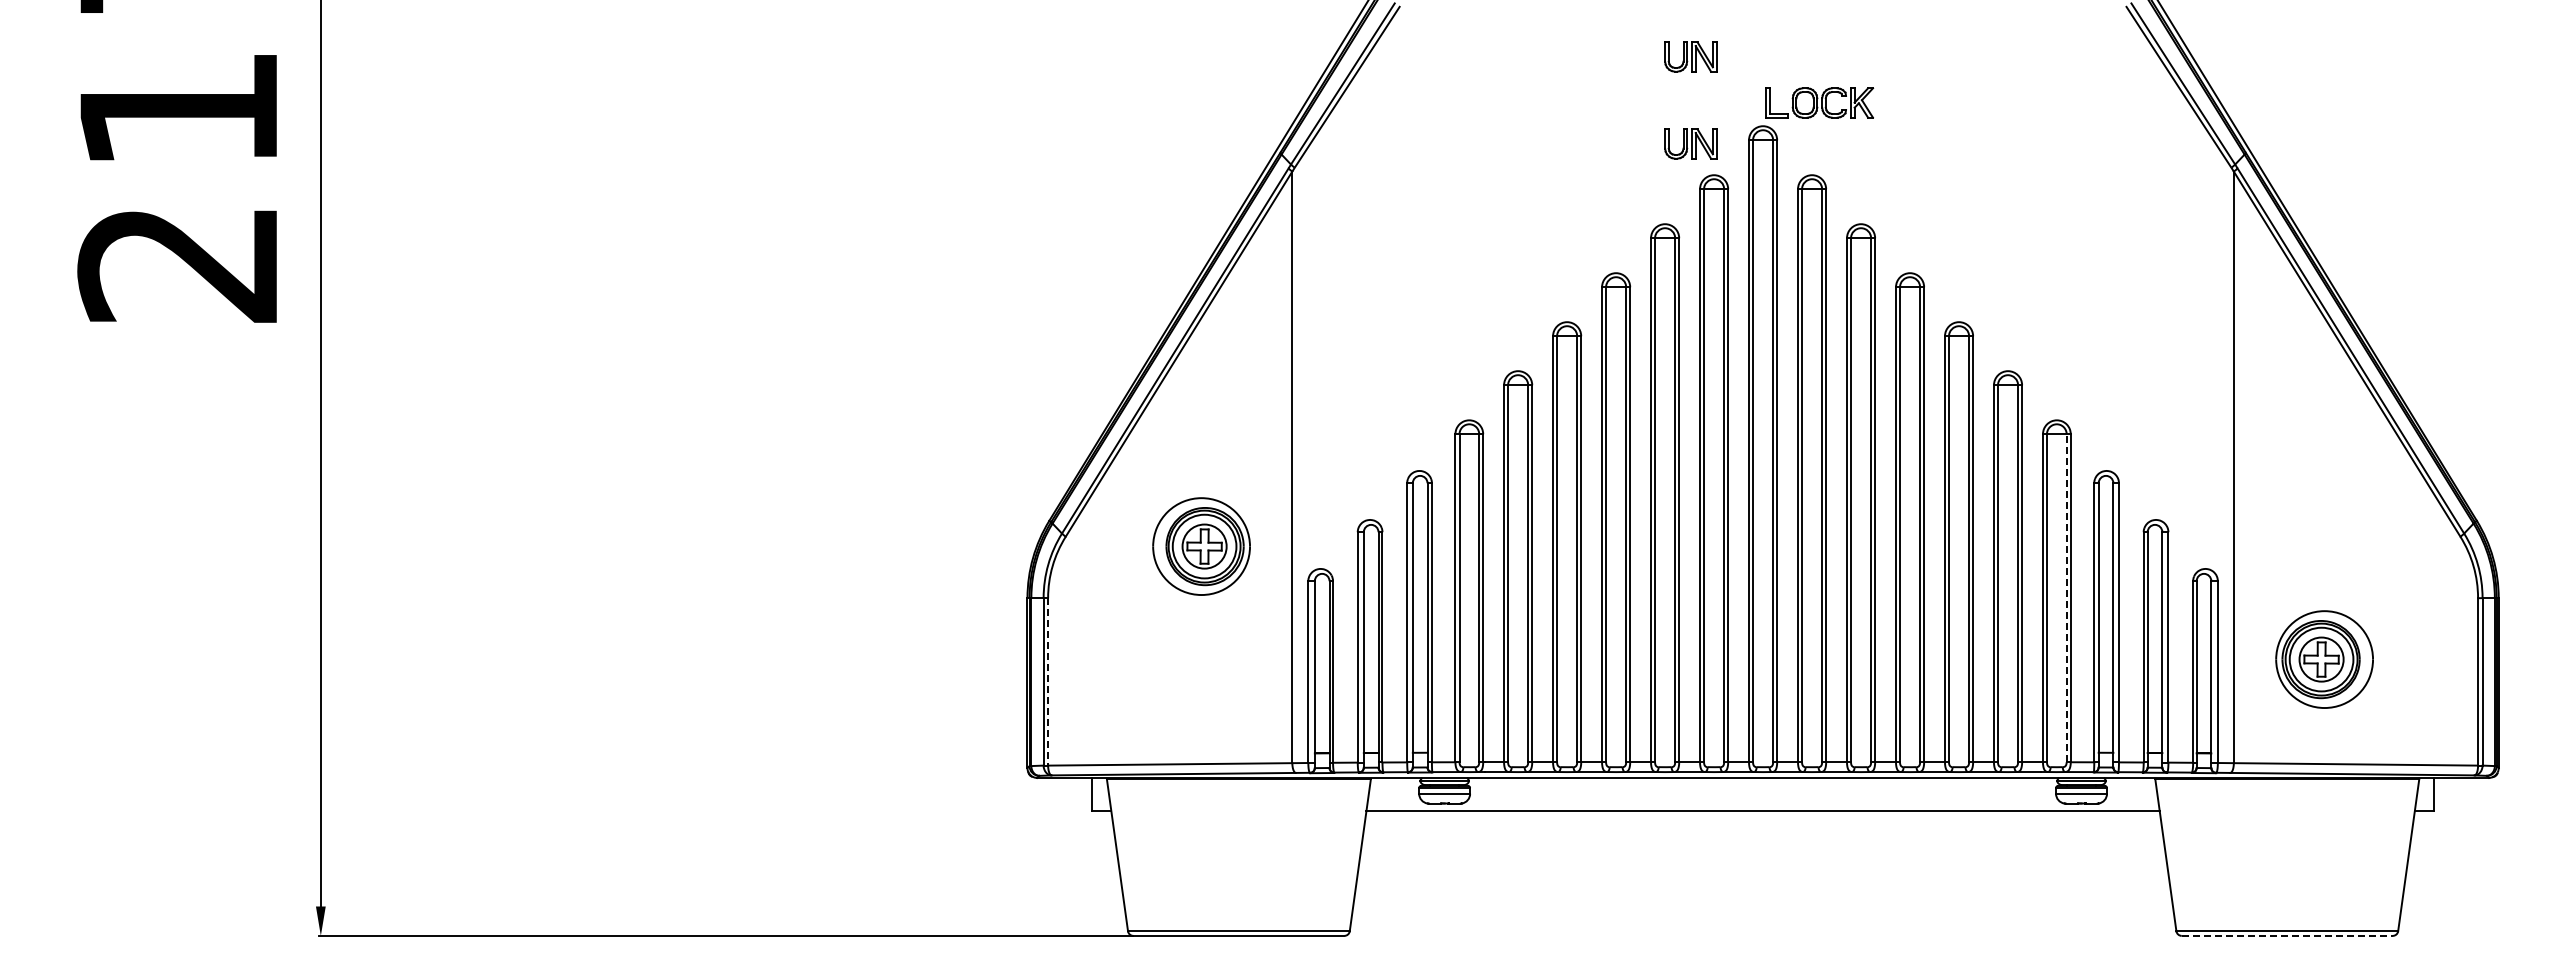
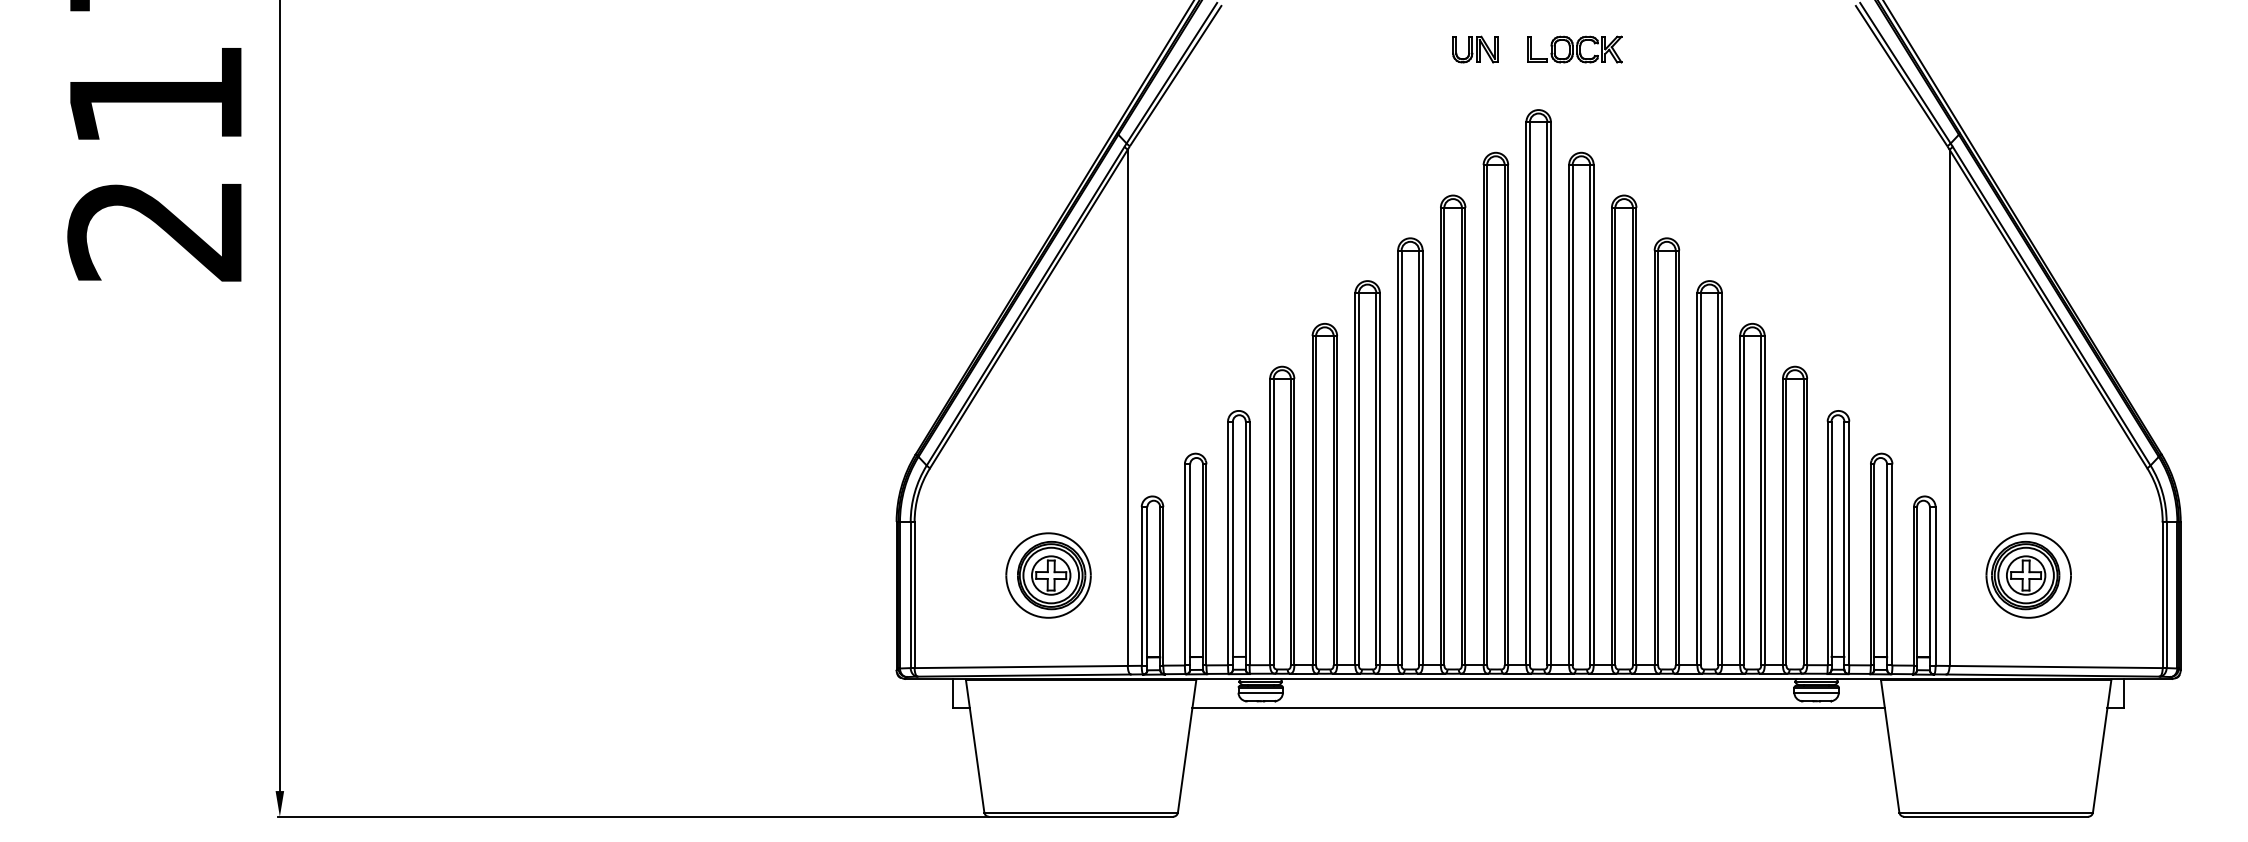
part: (1819, 102) -> (1574, 49), moved
part: (1690, 143) -> (1475, 125), removed
part: (1201, 546) -> (1048, 575), moved
line: (2066, 597) -> (1803, 521), dashed -> solid
line: (1048, 681) -> (914, 594), dashed -> solid
line: (2287, 935) -> (1996, 816), dashed -> solid

